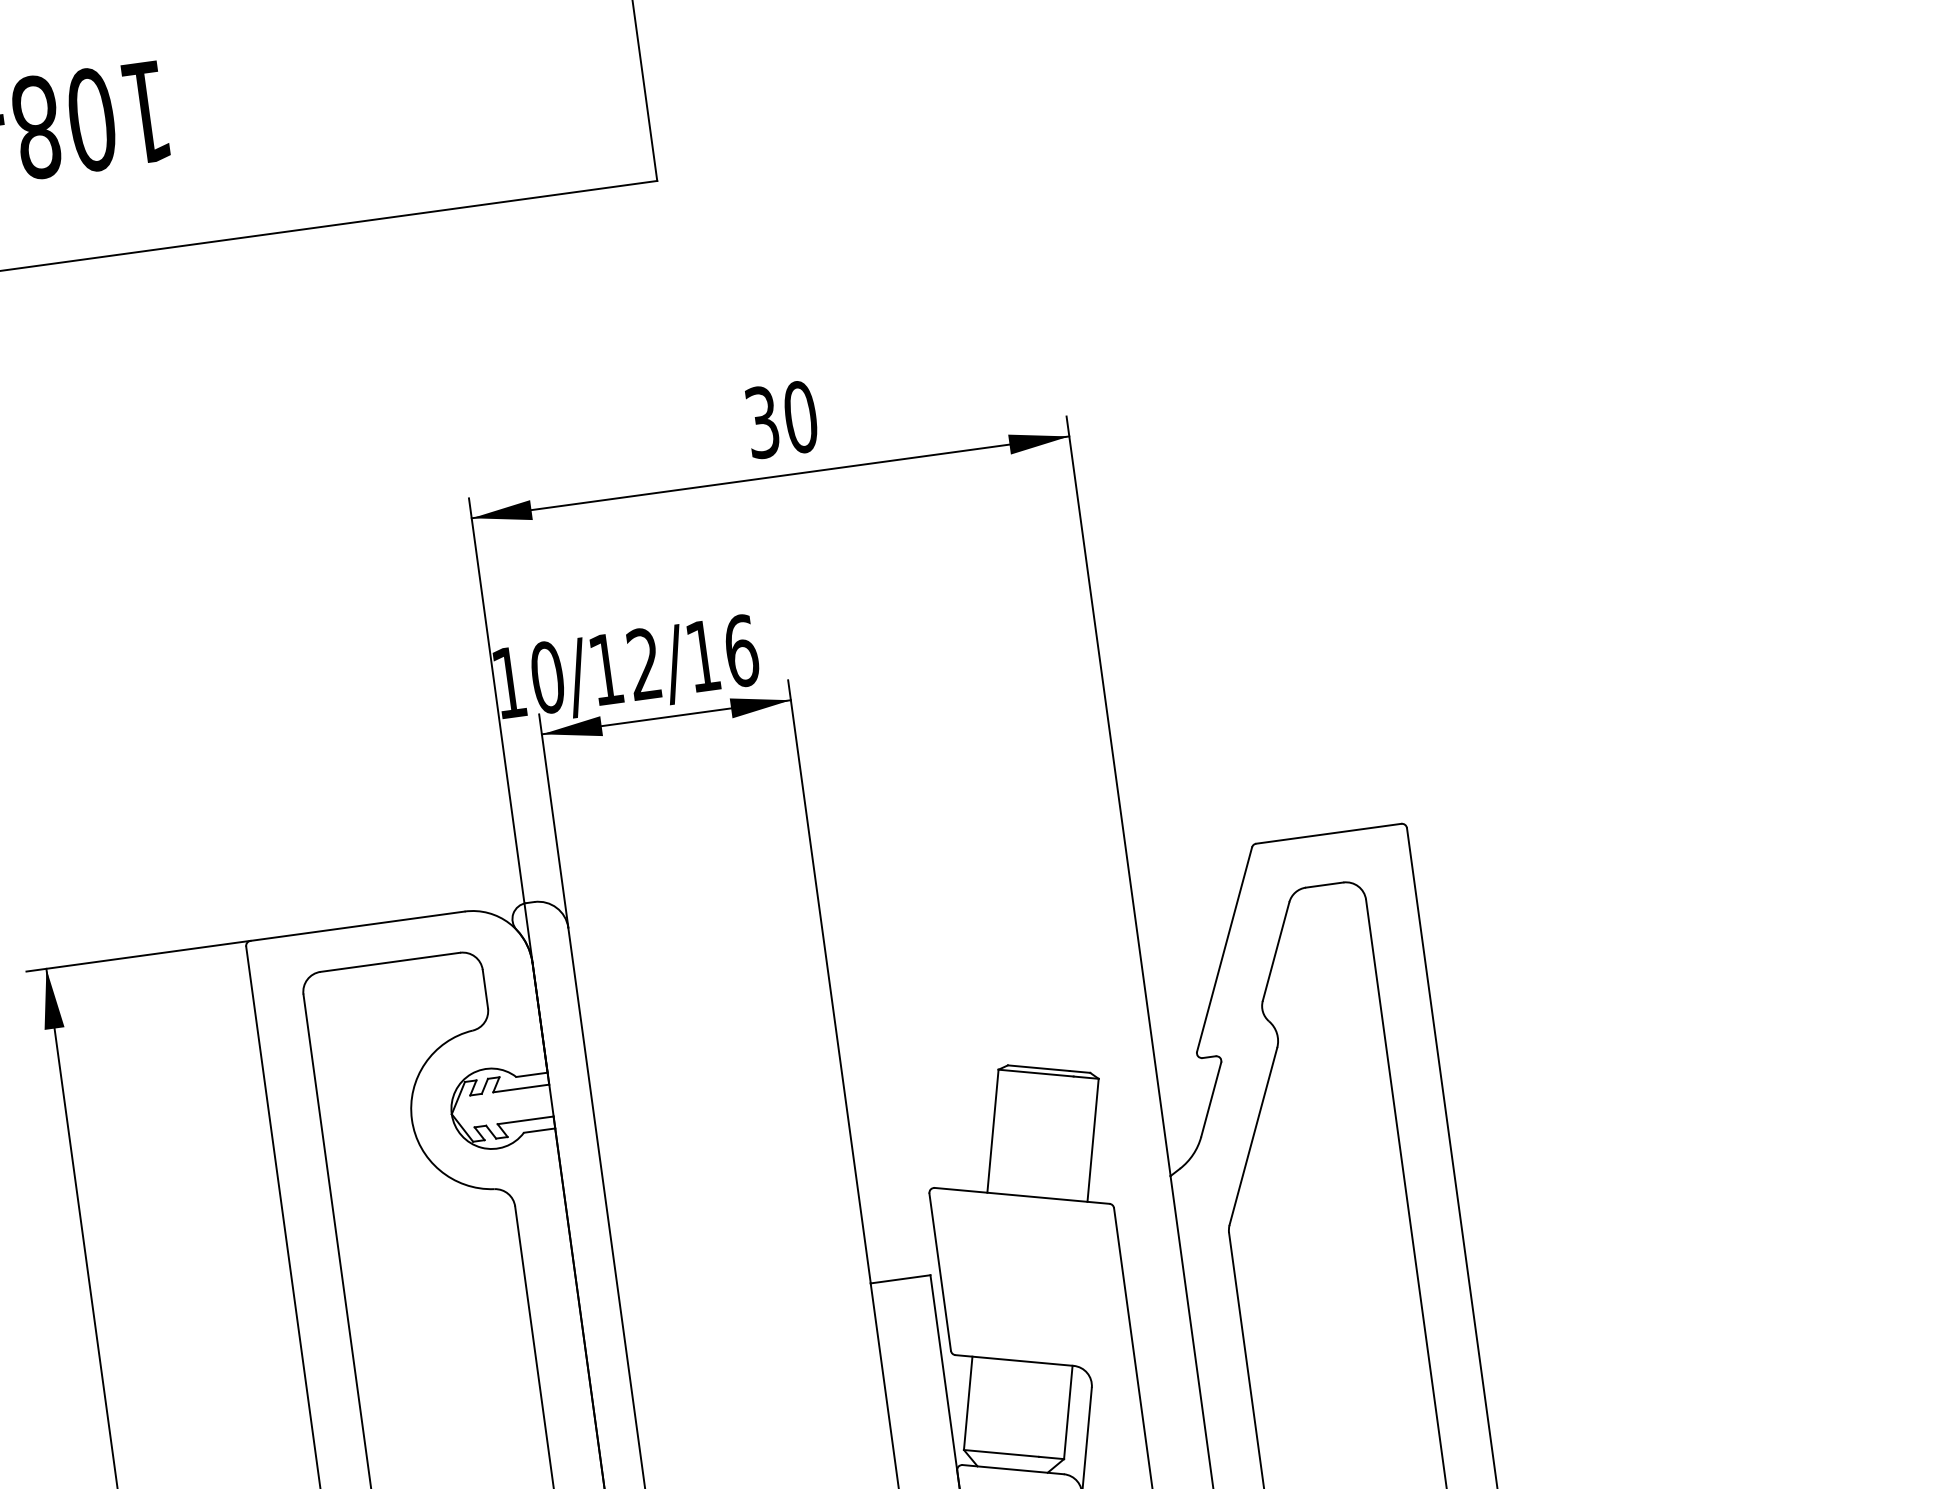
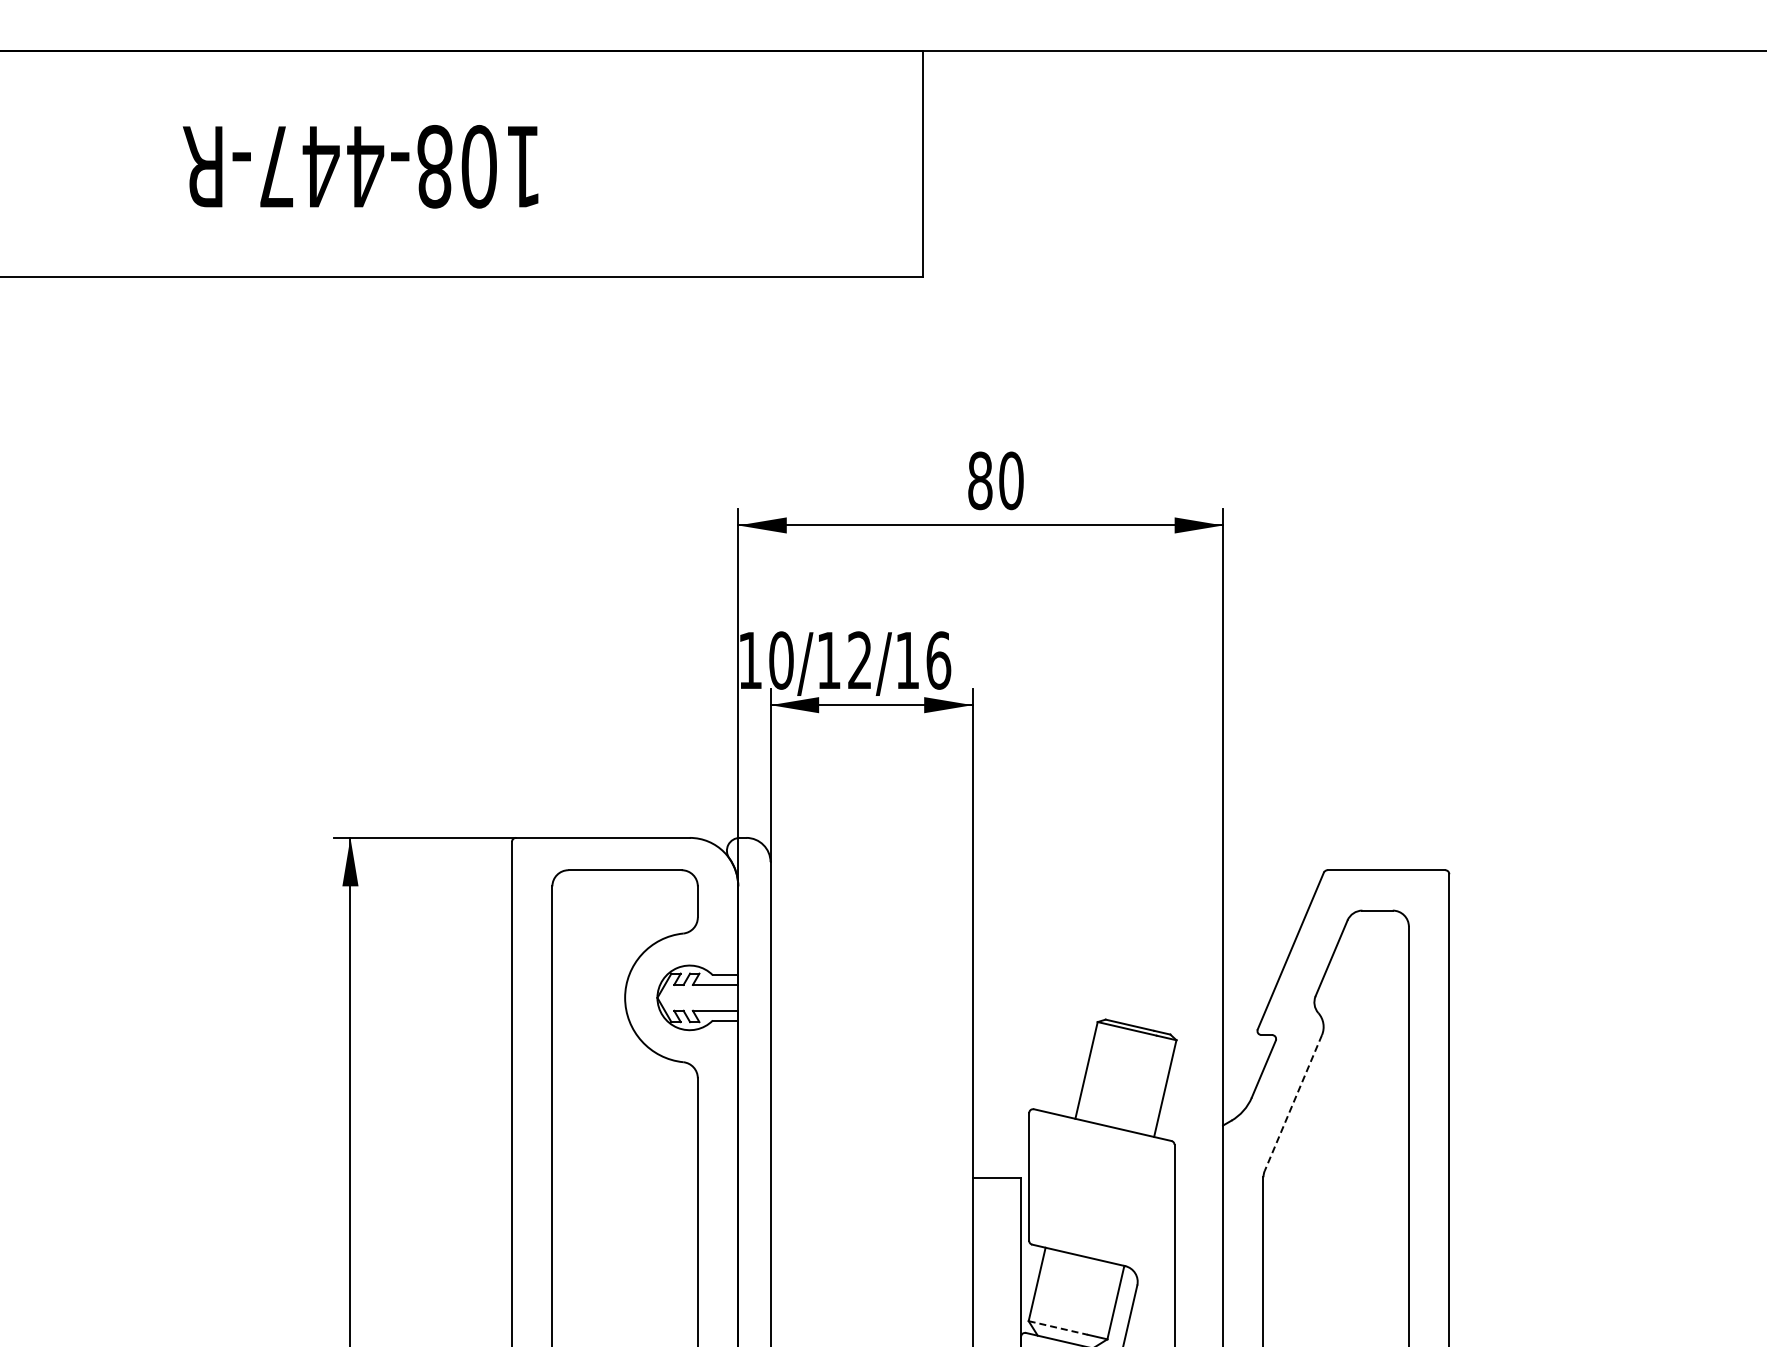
text: (762, 421) -> (980, 480), 30 -> 80
line: (1253, 1137) -> (1293, 1103), solid -> dashed
line: (1001, 1454) -> (1058, 1328), solid -> dashed

